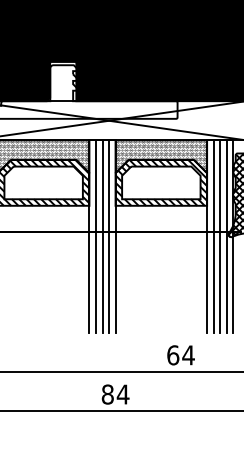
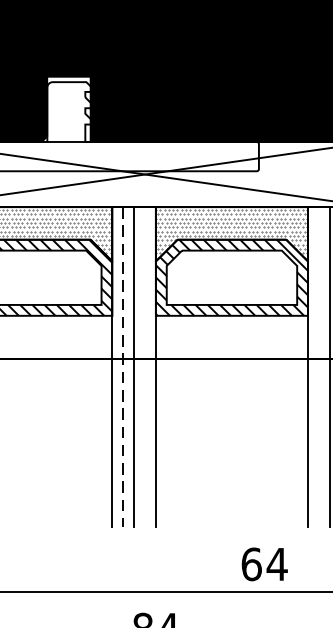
line: (109, 236) -> (145, 366), removed
line: (213, 236) -> (318, 366), removed
line: (95, 237) -> (122, 368), solid -> dashed

